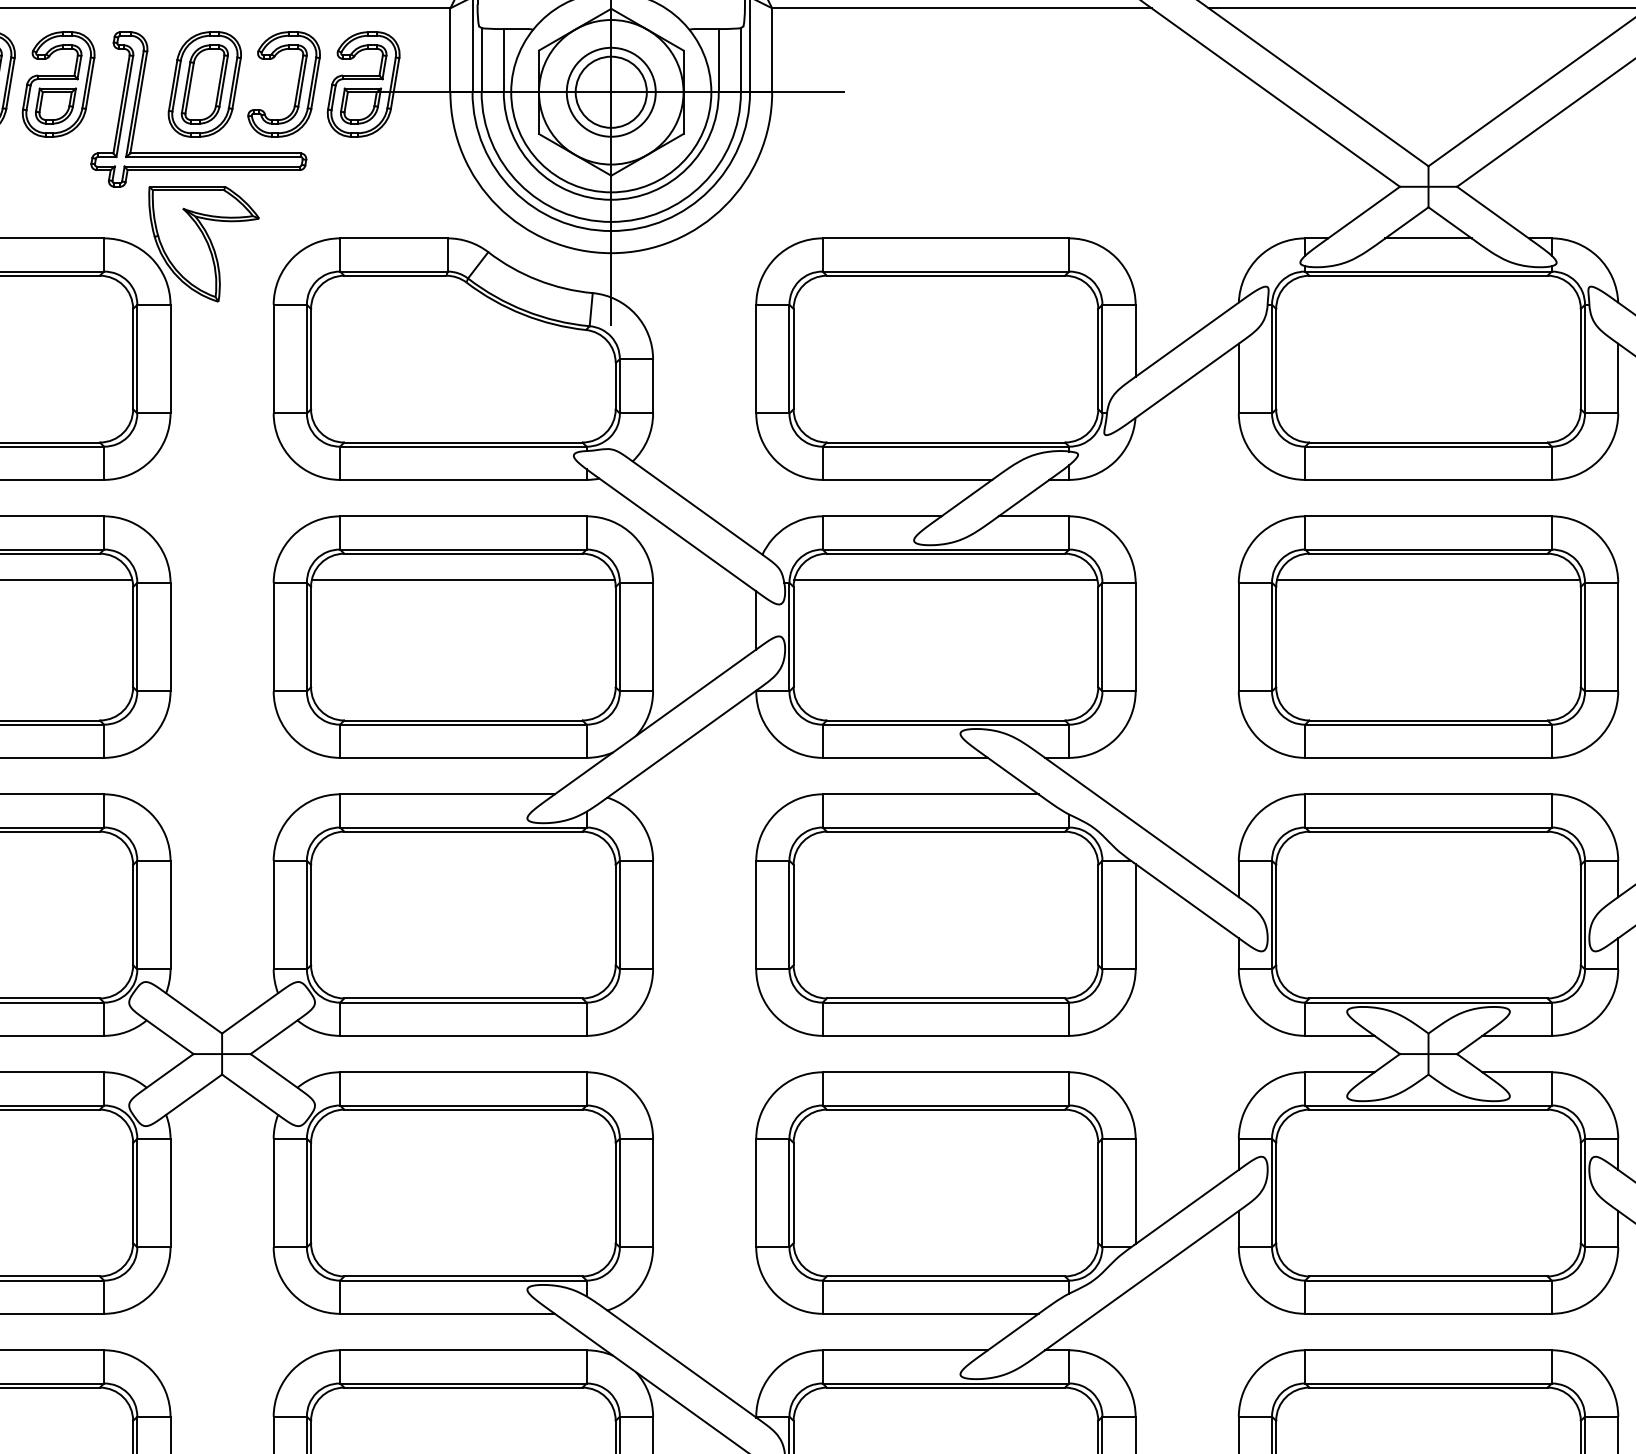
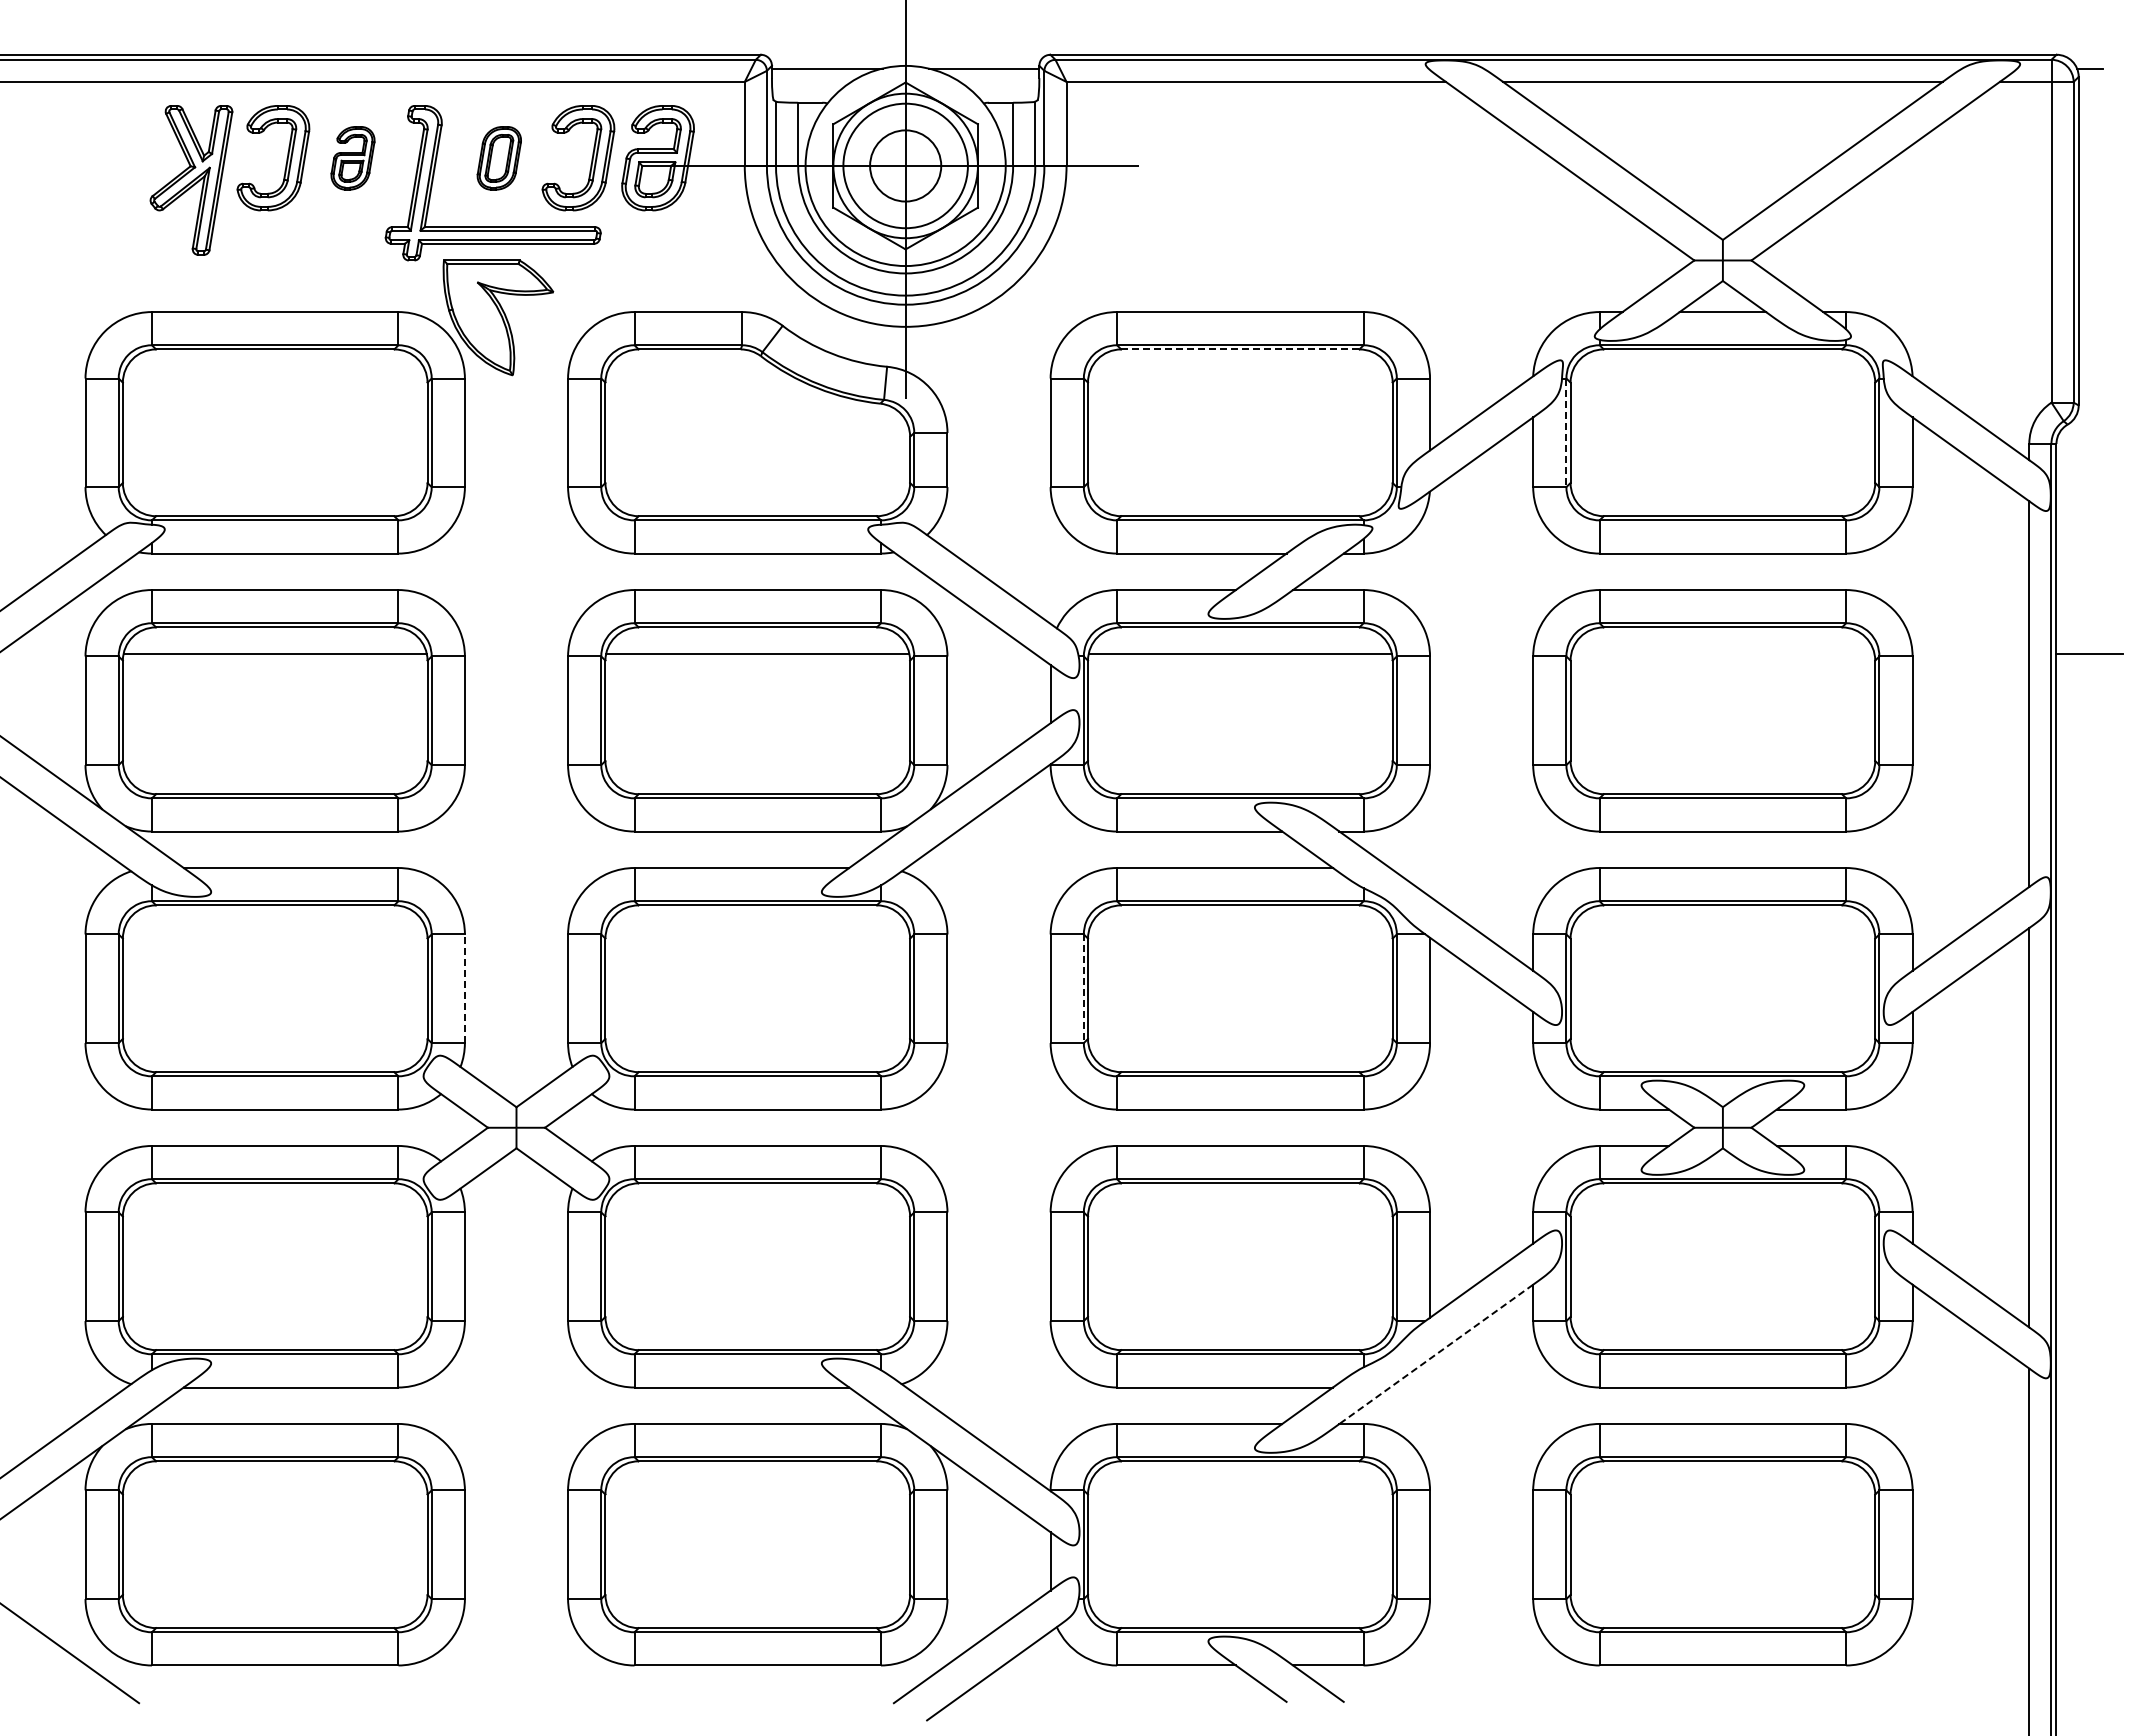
part: (58, 84) -> (352, 158), size x0.6
part: (205, 84) -> (499, 158), size x0.6
circle: (611, 91) -> (905, 165), size x1.4
line: (945, 275) -> (1239, 349), solid -> dashed
line: (1272, 359) -> (1566, 433), solid -> dashed
line: (1428, 579) -> (1722, 653), removed
line: (170, 914) -> (464, 988), solid -> dashed
line: (789, 915) -> (1083, 989), solid -> dashed
line: (1141, 1280) -> (1435, 1354), solid -> dashed

